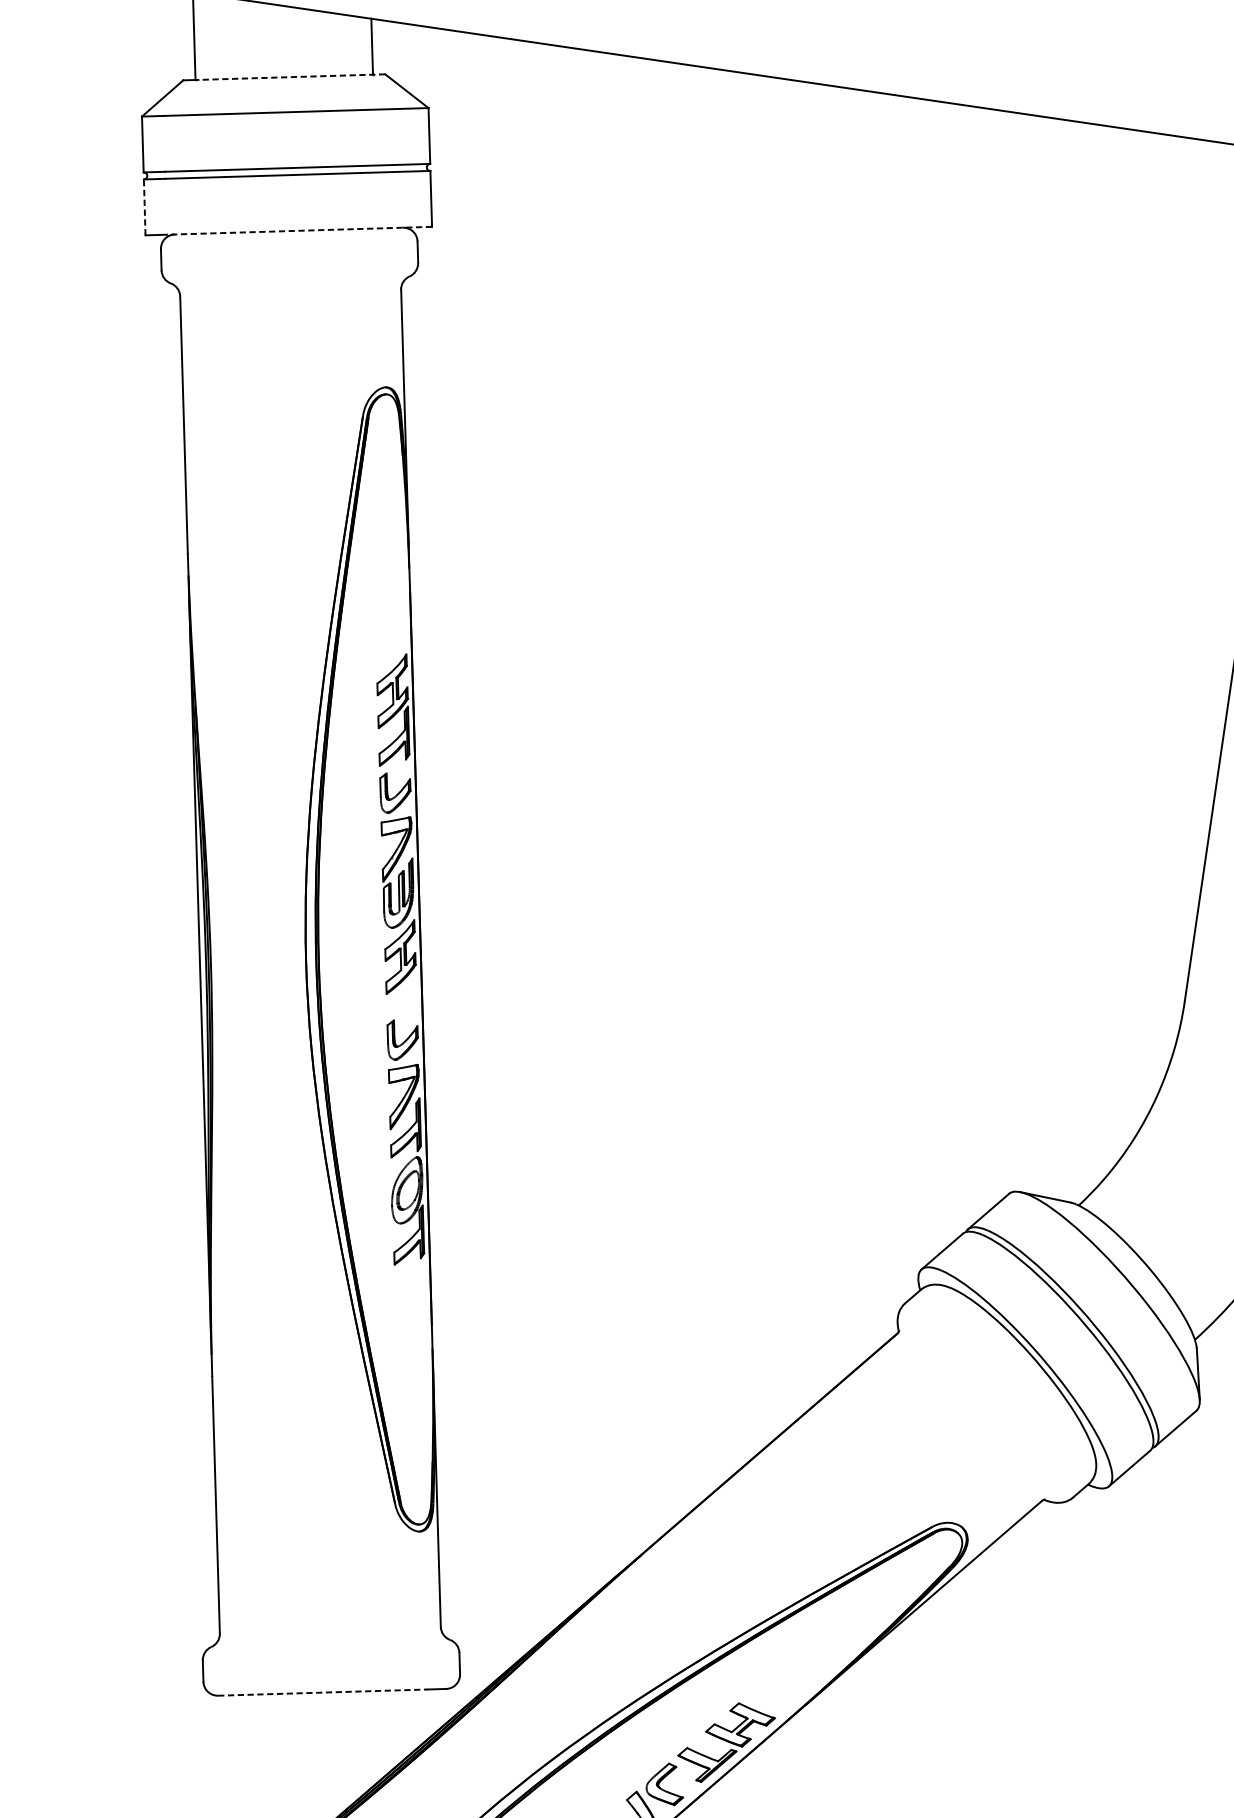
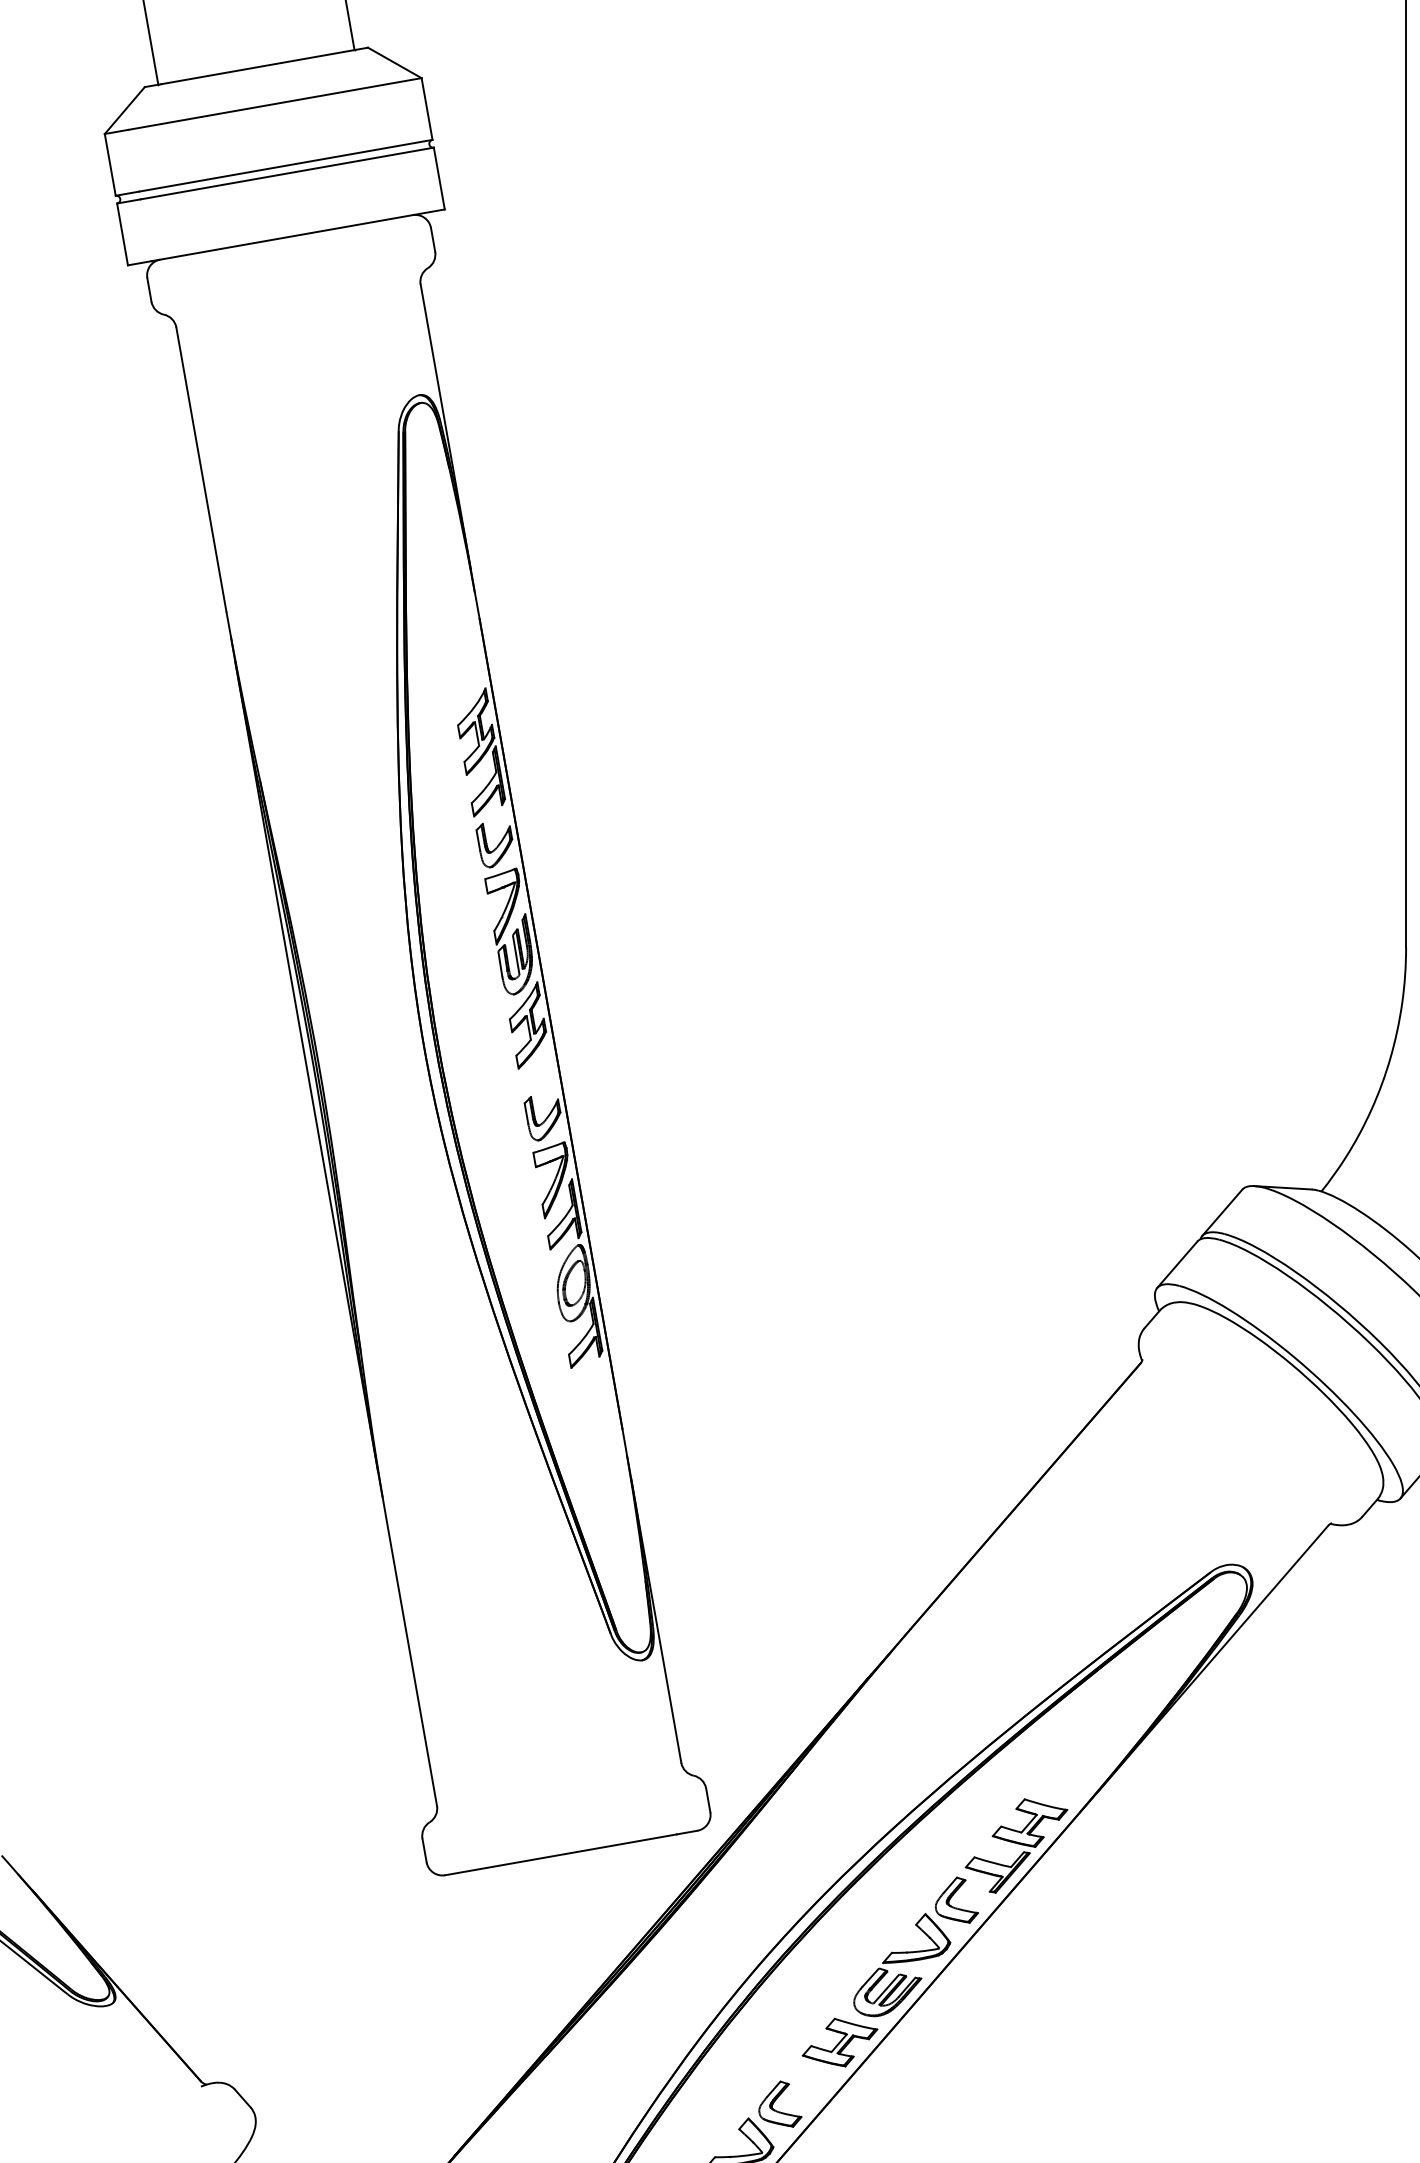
line: (291, 76) -> (264, 65), dashed -> solid
line: (144, 206) -> (122, 233), dashed -> solid
line: (299, 230) -> (298, 235), dashed -> solid
line: (322, 1692) -> (560, 1854), dashed -> solid

